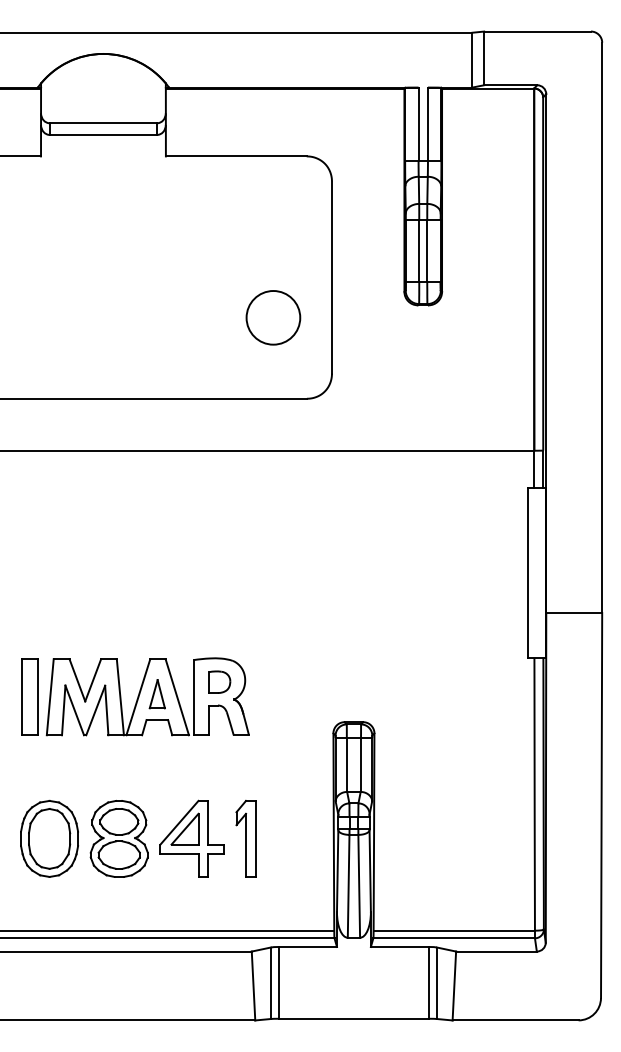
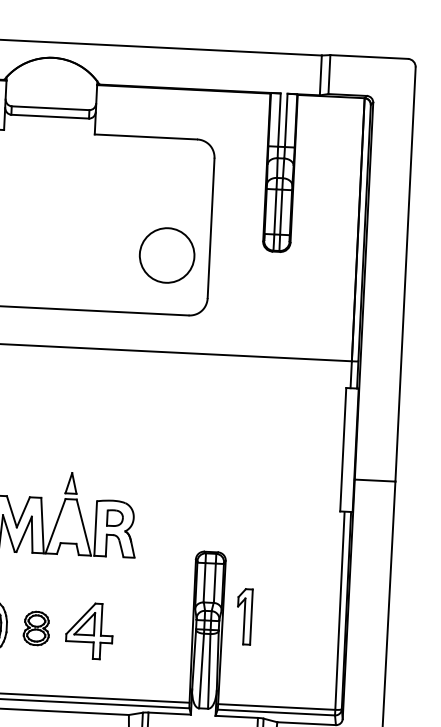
circle: (273, 317) -> (167, 255), size x1.4
part: (156, 694) -> (70, 483), moved
part: (118, 838) -> (36, 628), size x0.6
part: (245, 838) -> (244, 616), moved

